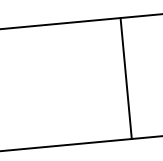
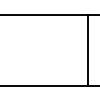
line: (126, 78) -> (88, 50), moved

